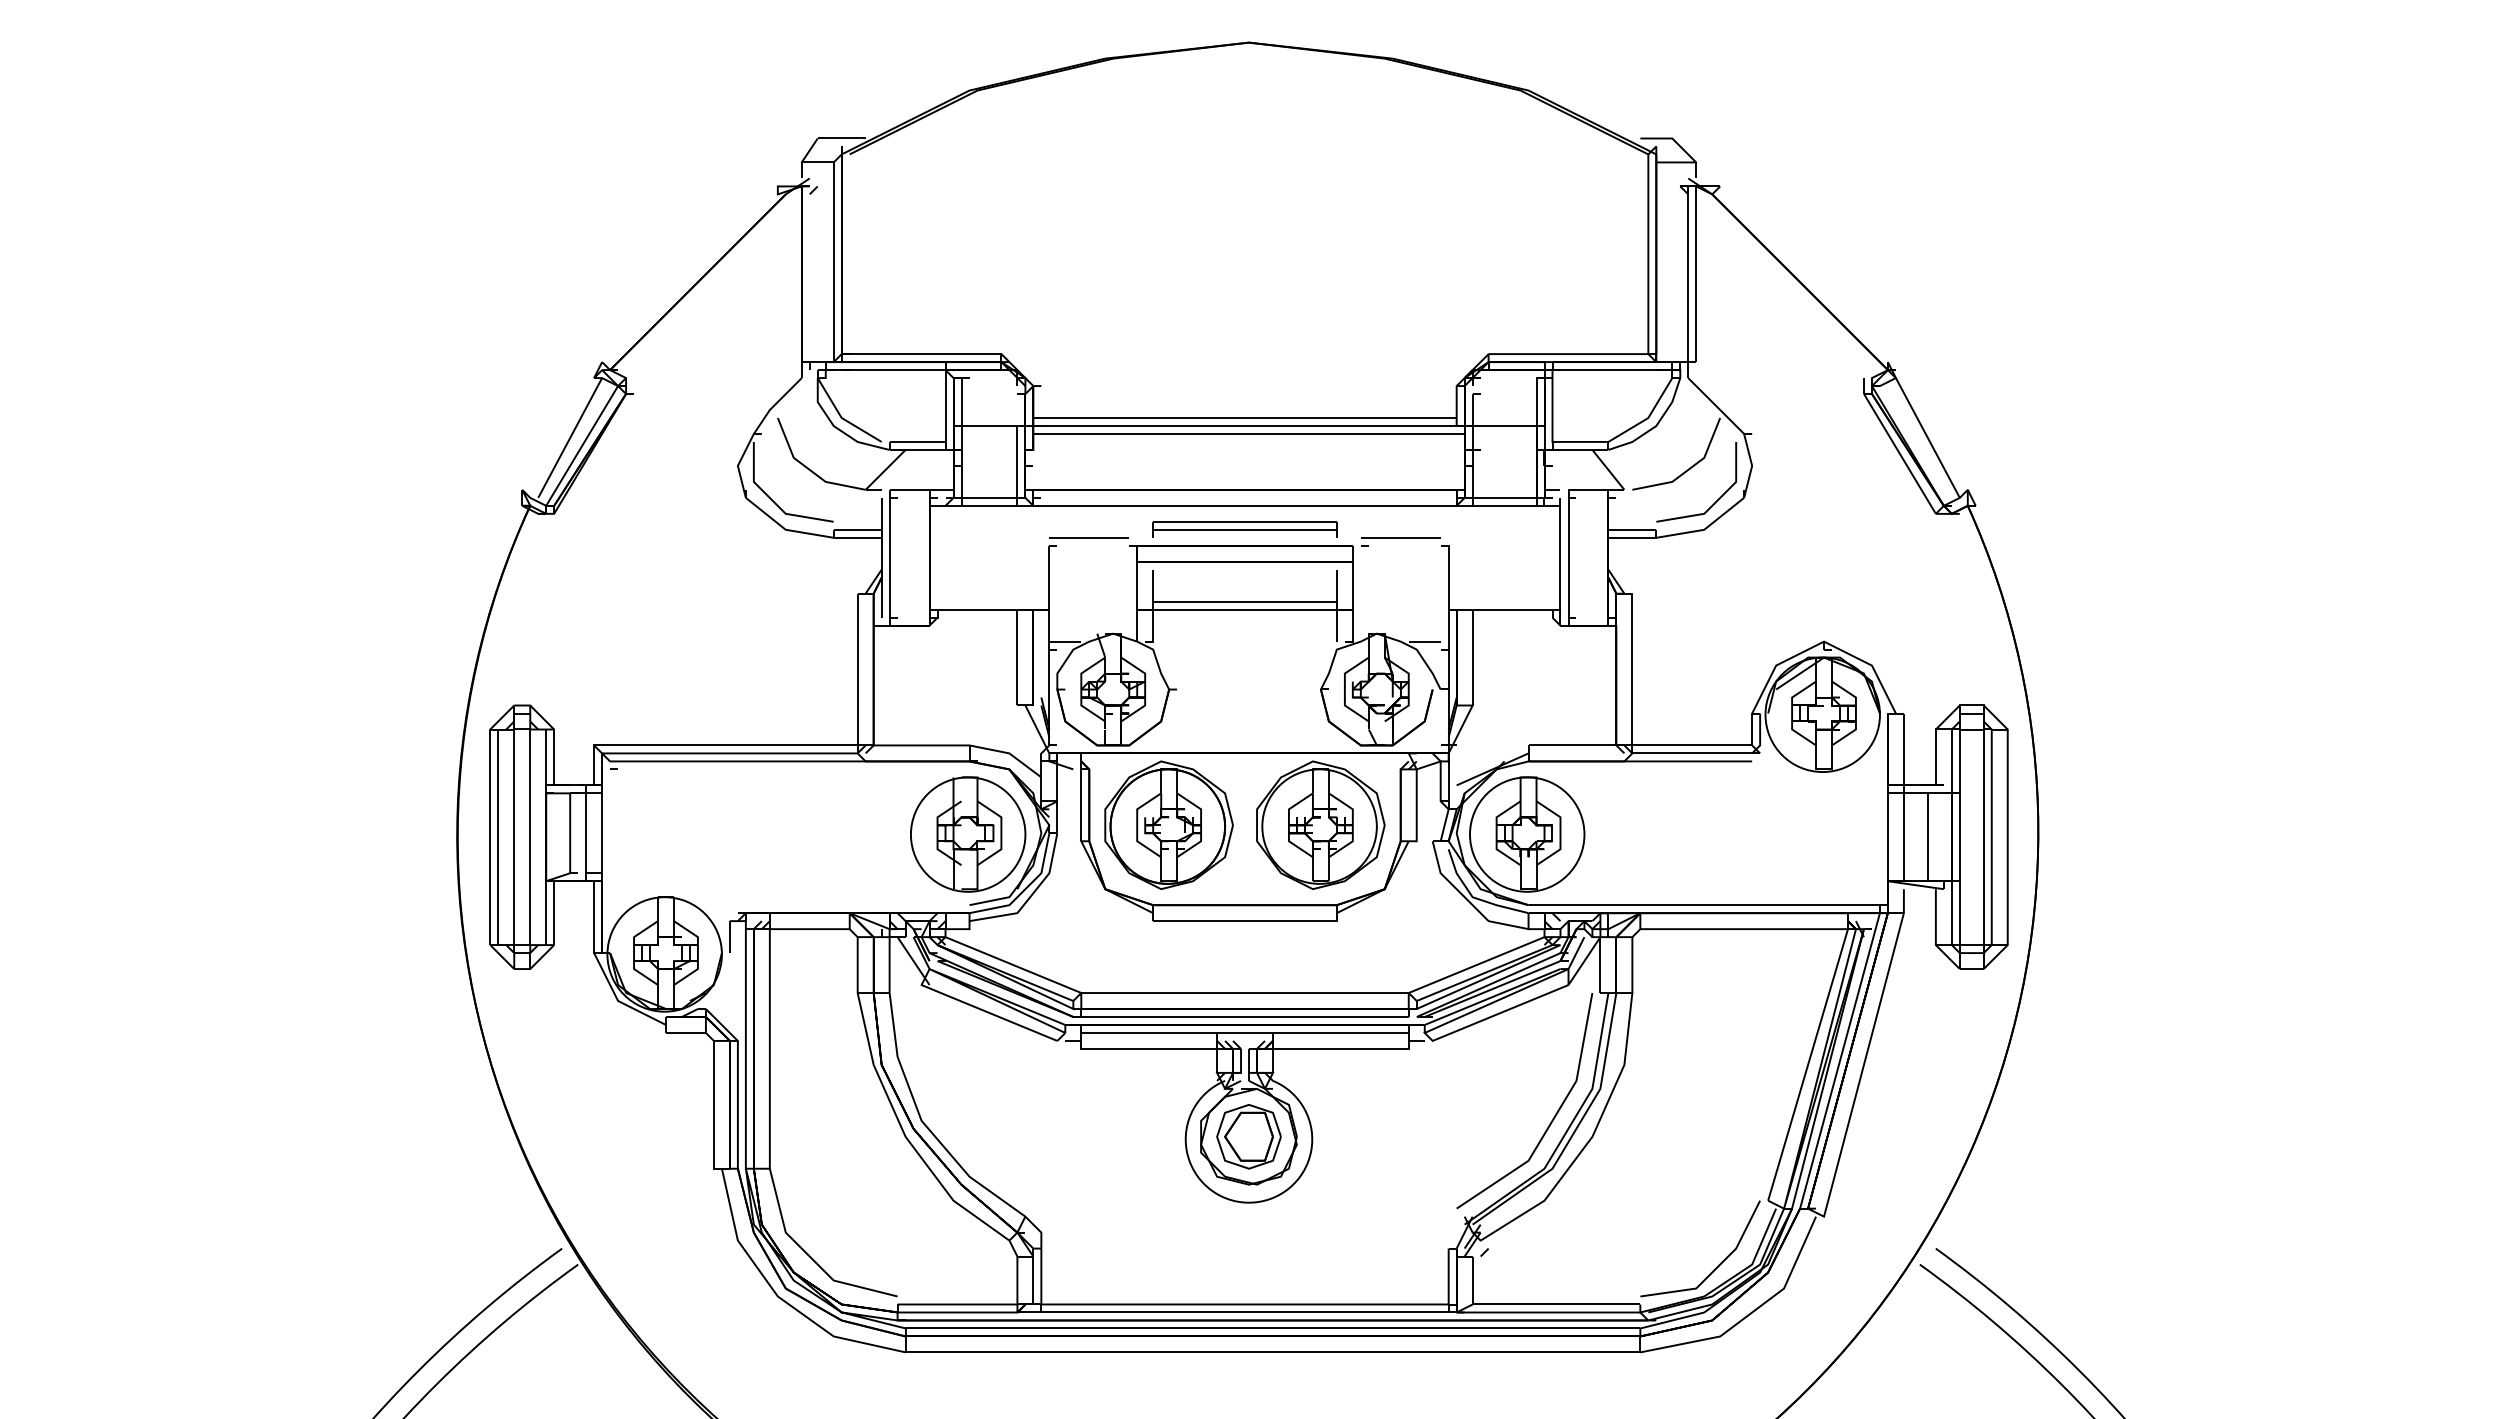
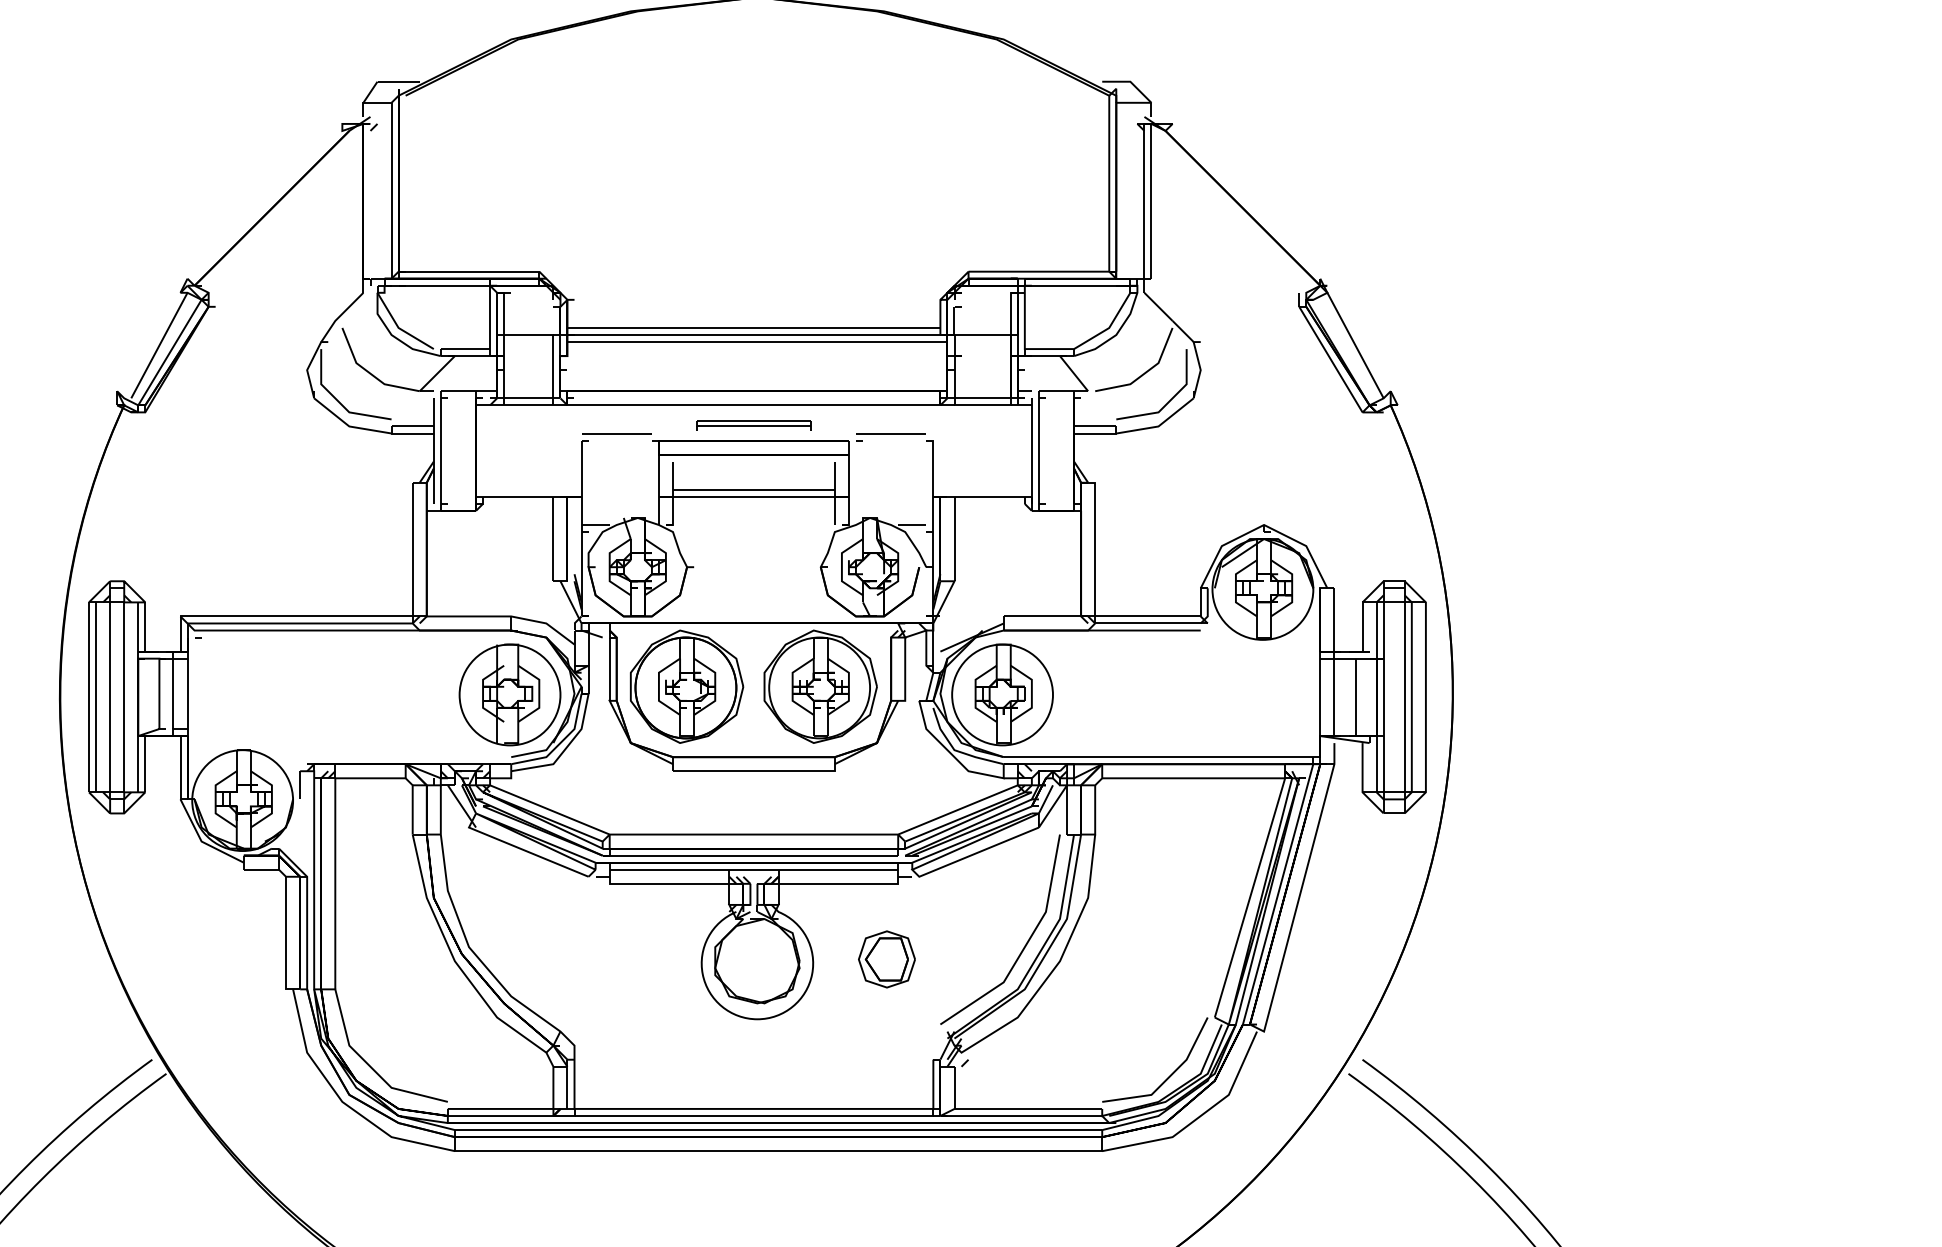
part: (1244, 529) -> (753, 426), size x0.7
part: (1248, 1136) -> (886, 959), moved

